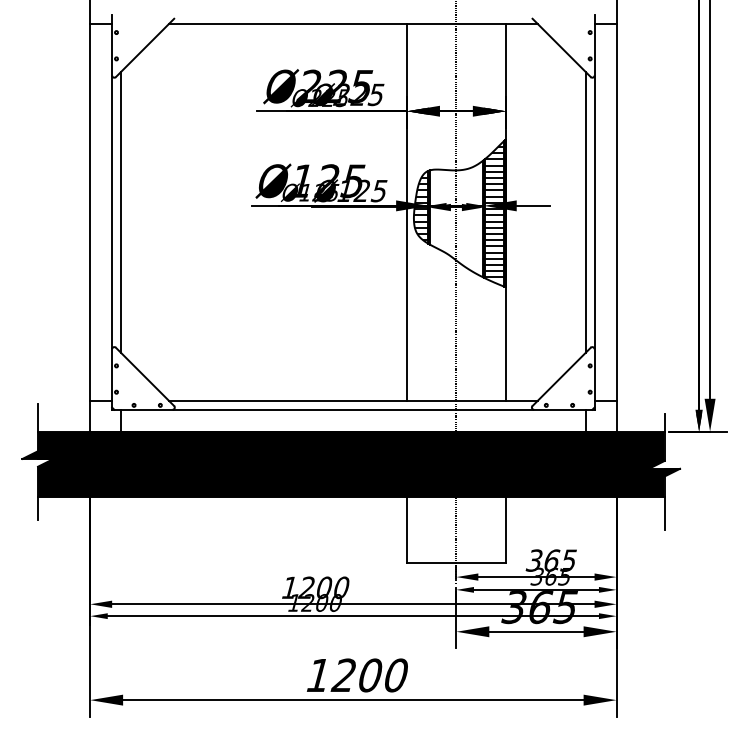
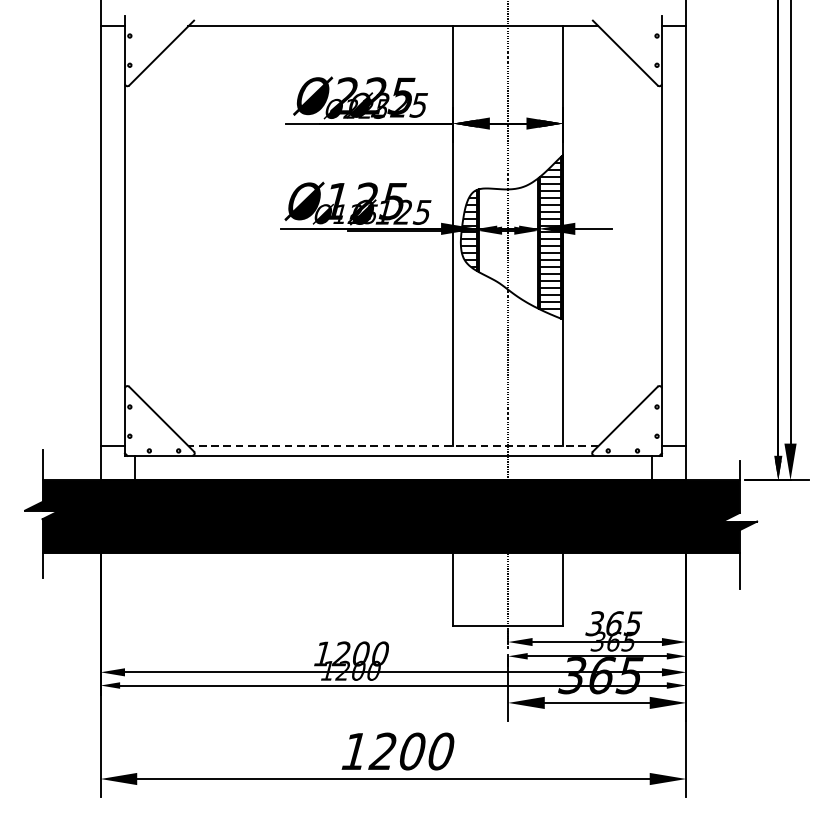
line: (120, 212) -> (134, 236), removed
line: (585, 212) -> (651, 236), removed
line: (352, 401) -> (392, 446), solid -> dashed

